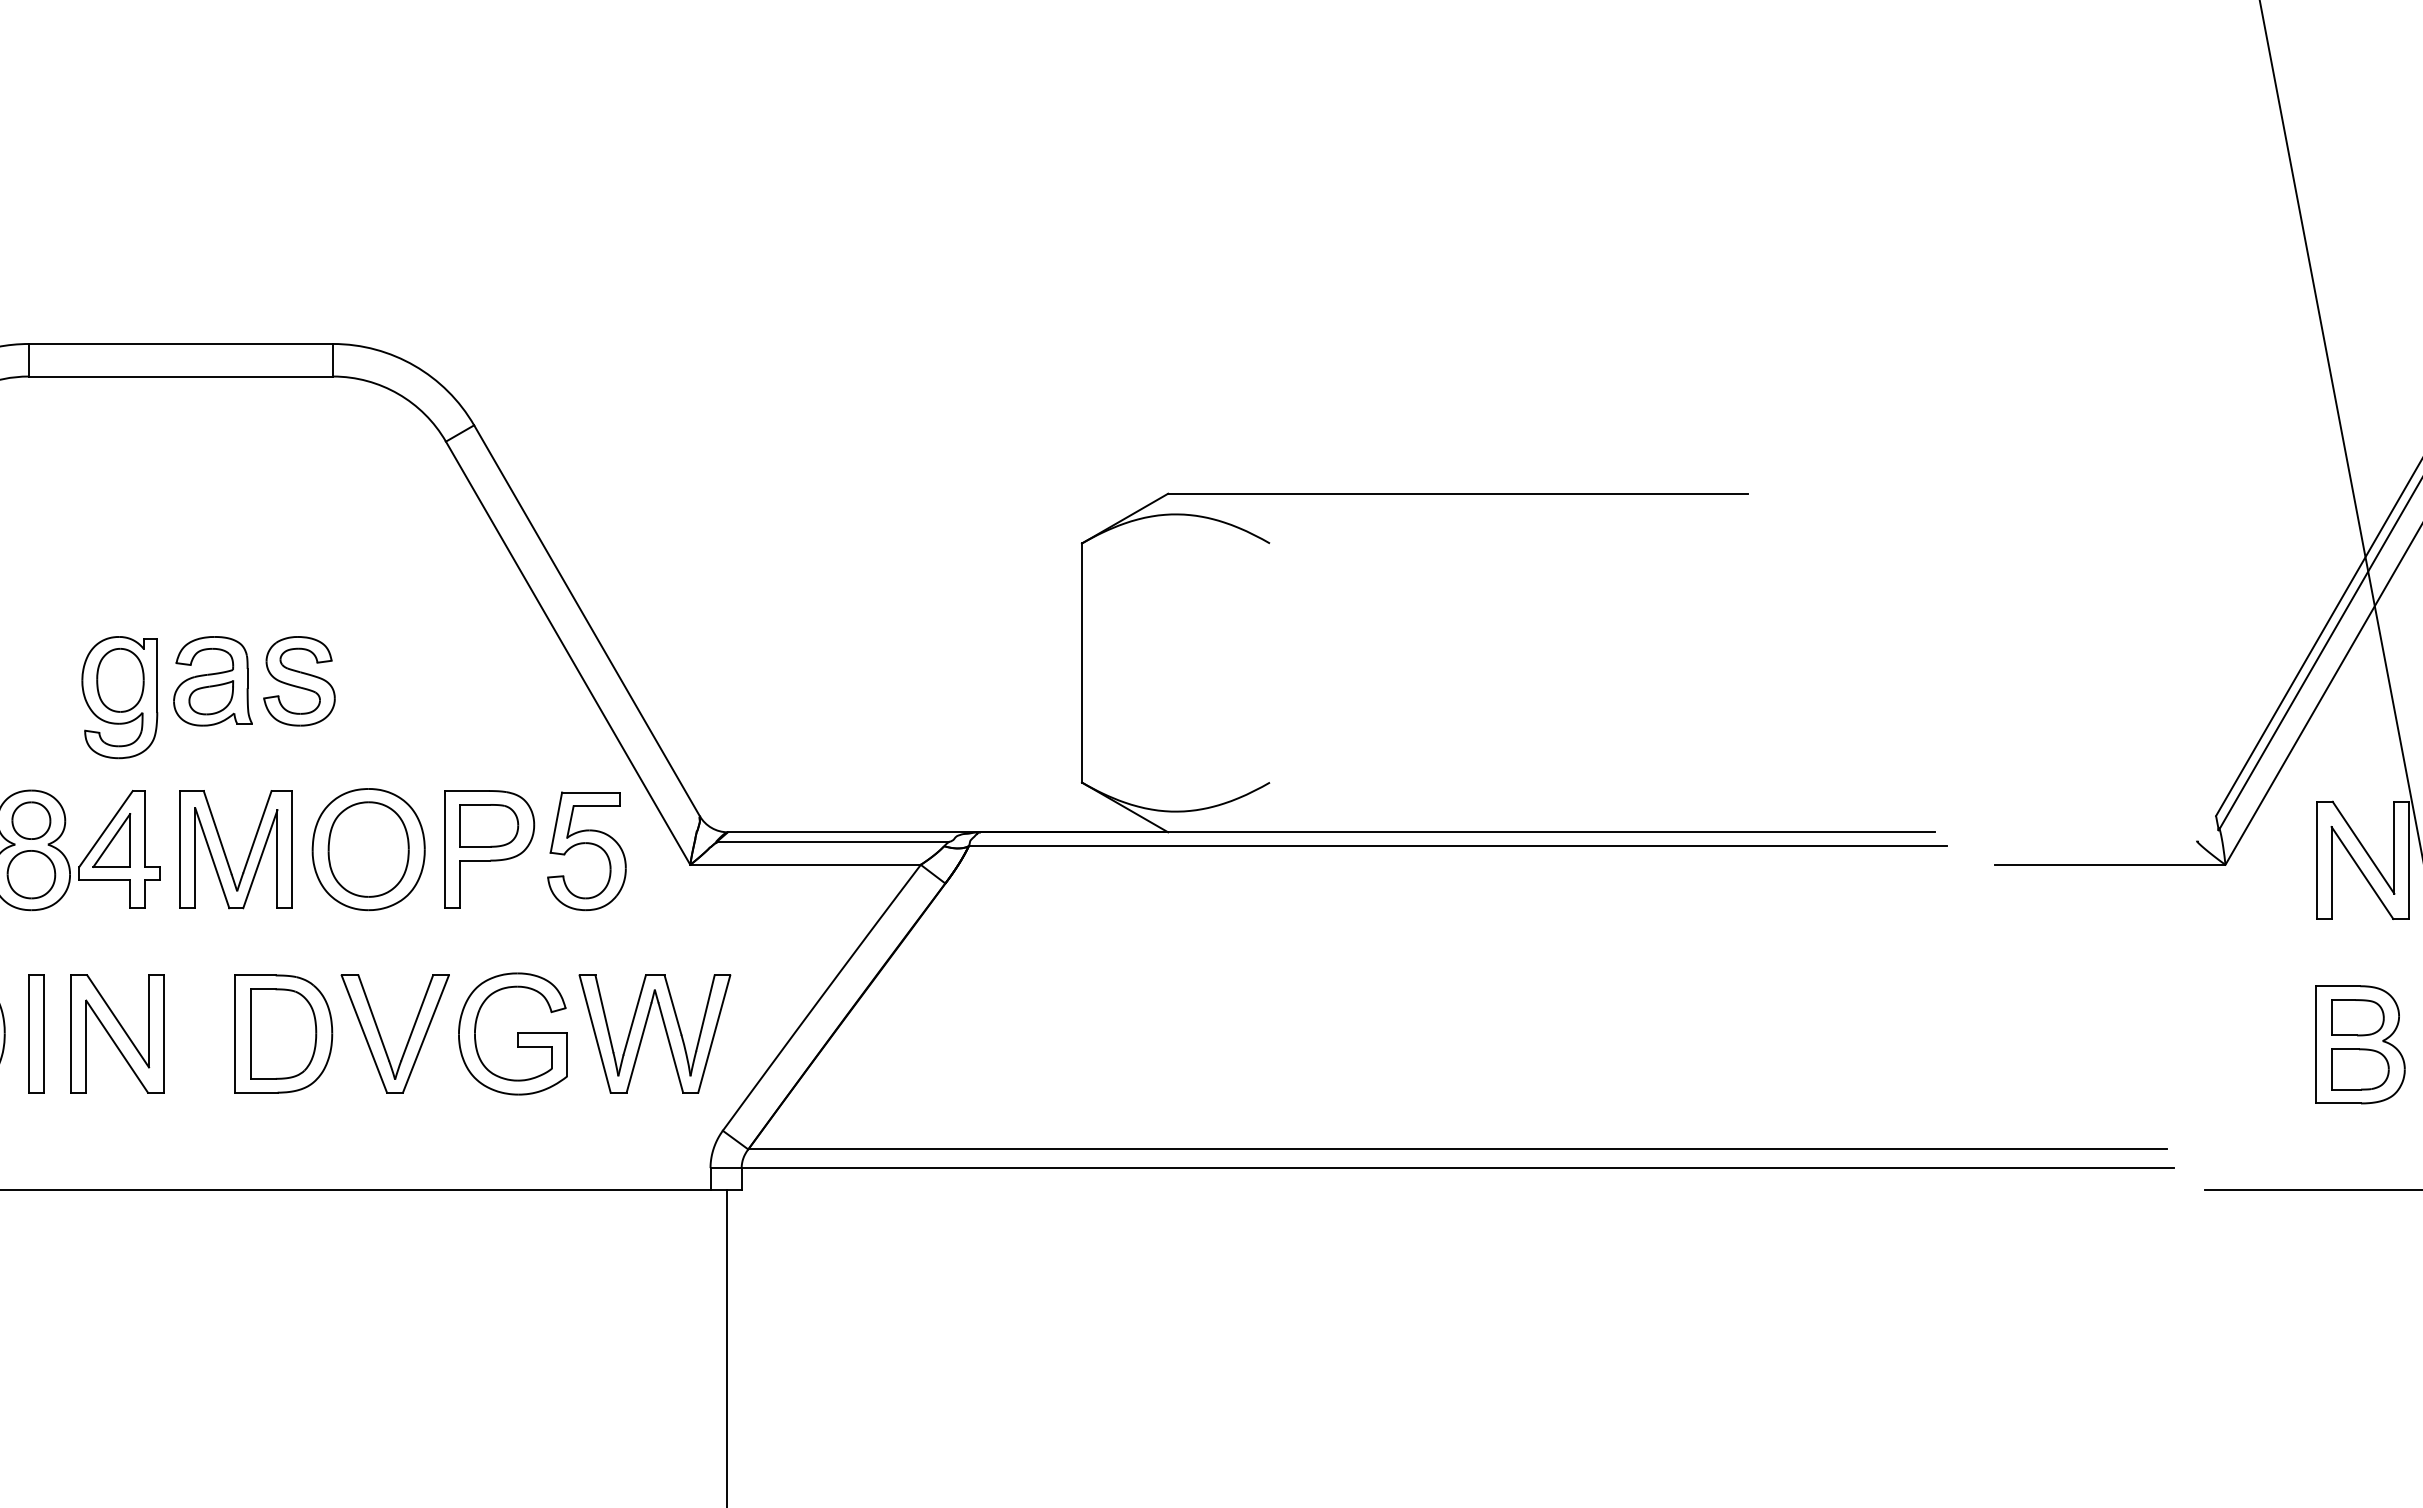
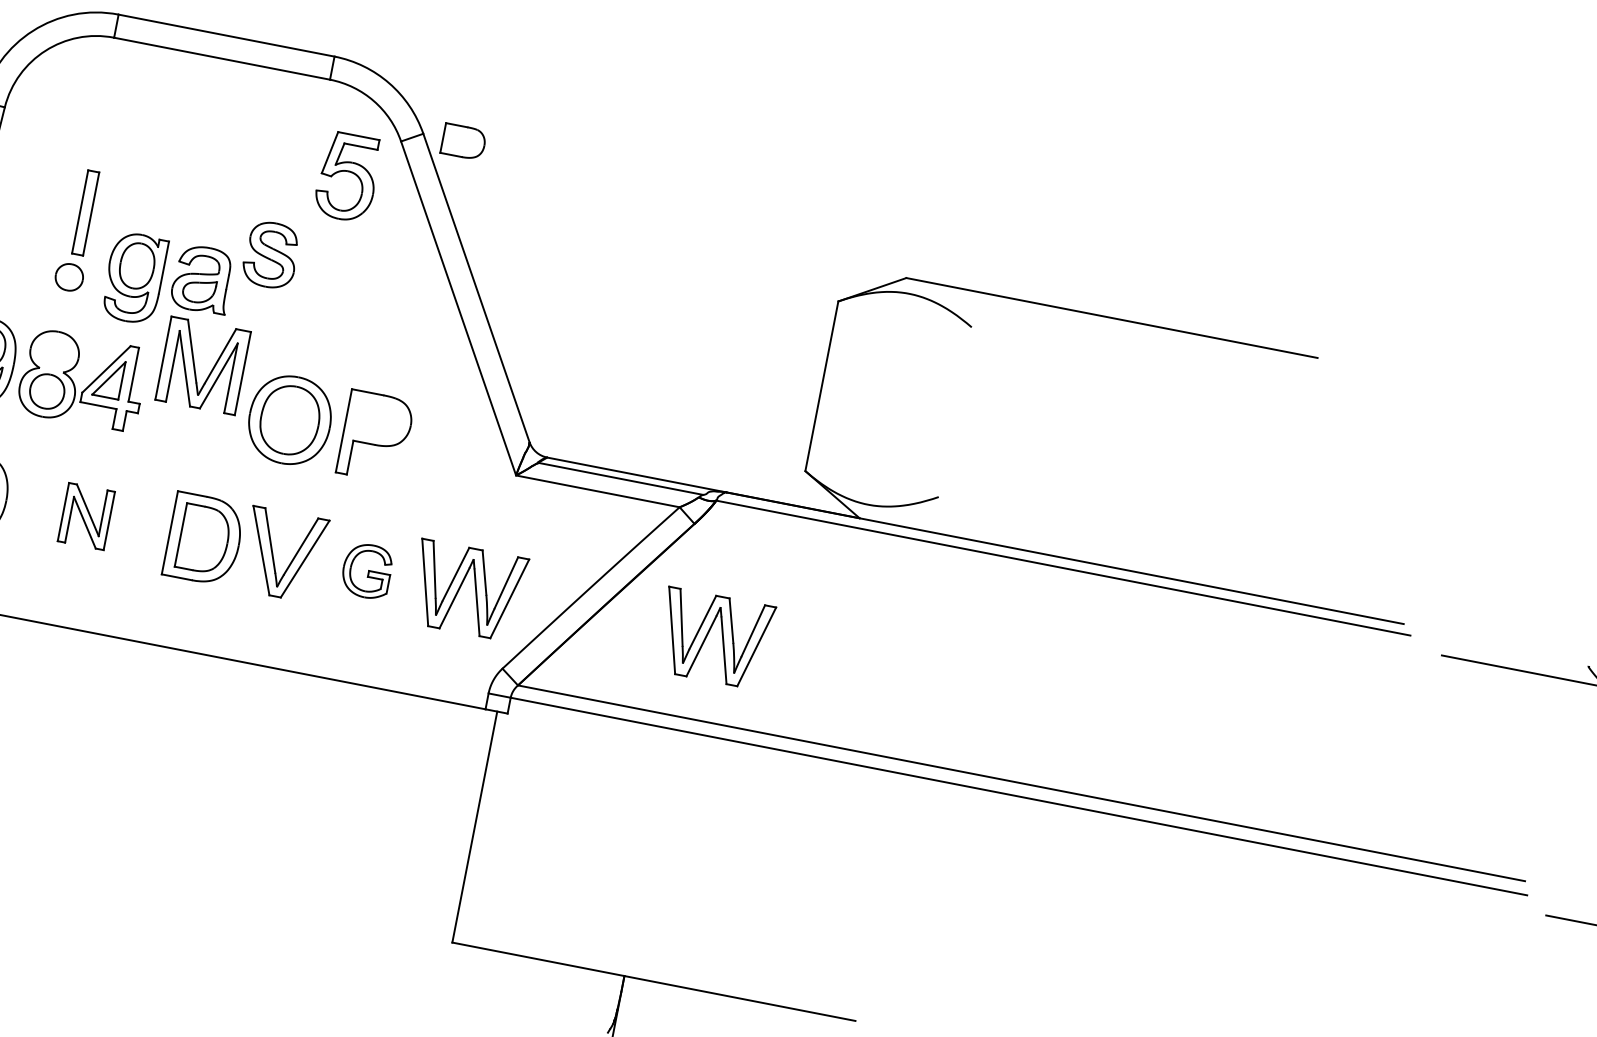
part: (299, 681) -> (271, 255), moved
part: (31, 820) -> (69, 277), moved
part: (489, 825) -> (464, 141), moved
part: (587, 844) -> (349, 172), moved
part: (225, 852) -> (195, 366), moved
part: (993, 1029) -> (708, 634), added
part: (36, 1033) -> (85, 212), moved
part: (117, 1033) -> (86, 516), size x0.7
part: (512, 1033) -> (366, 570), size x0.6

